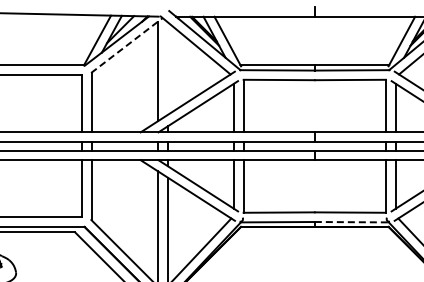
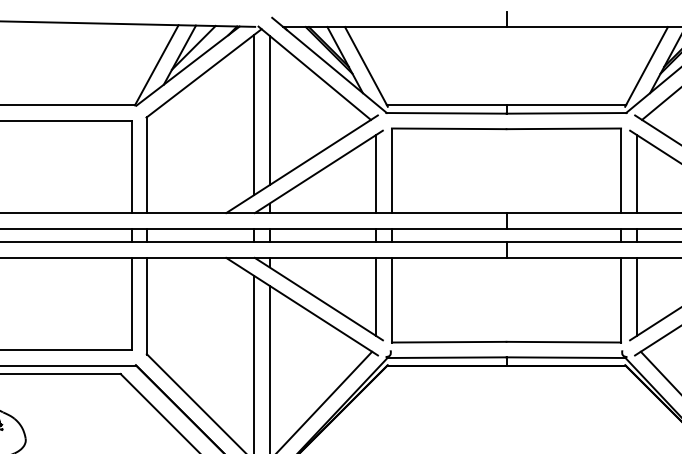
line: (127, 45) -> (205, 73), dashed -> solid
line: (167, 68) -> (269, 110), added
line: (352, 222) -> (567, 358), dashed -> solid

